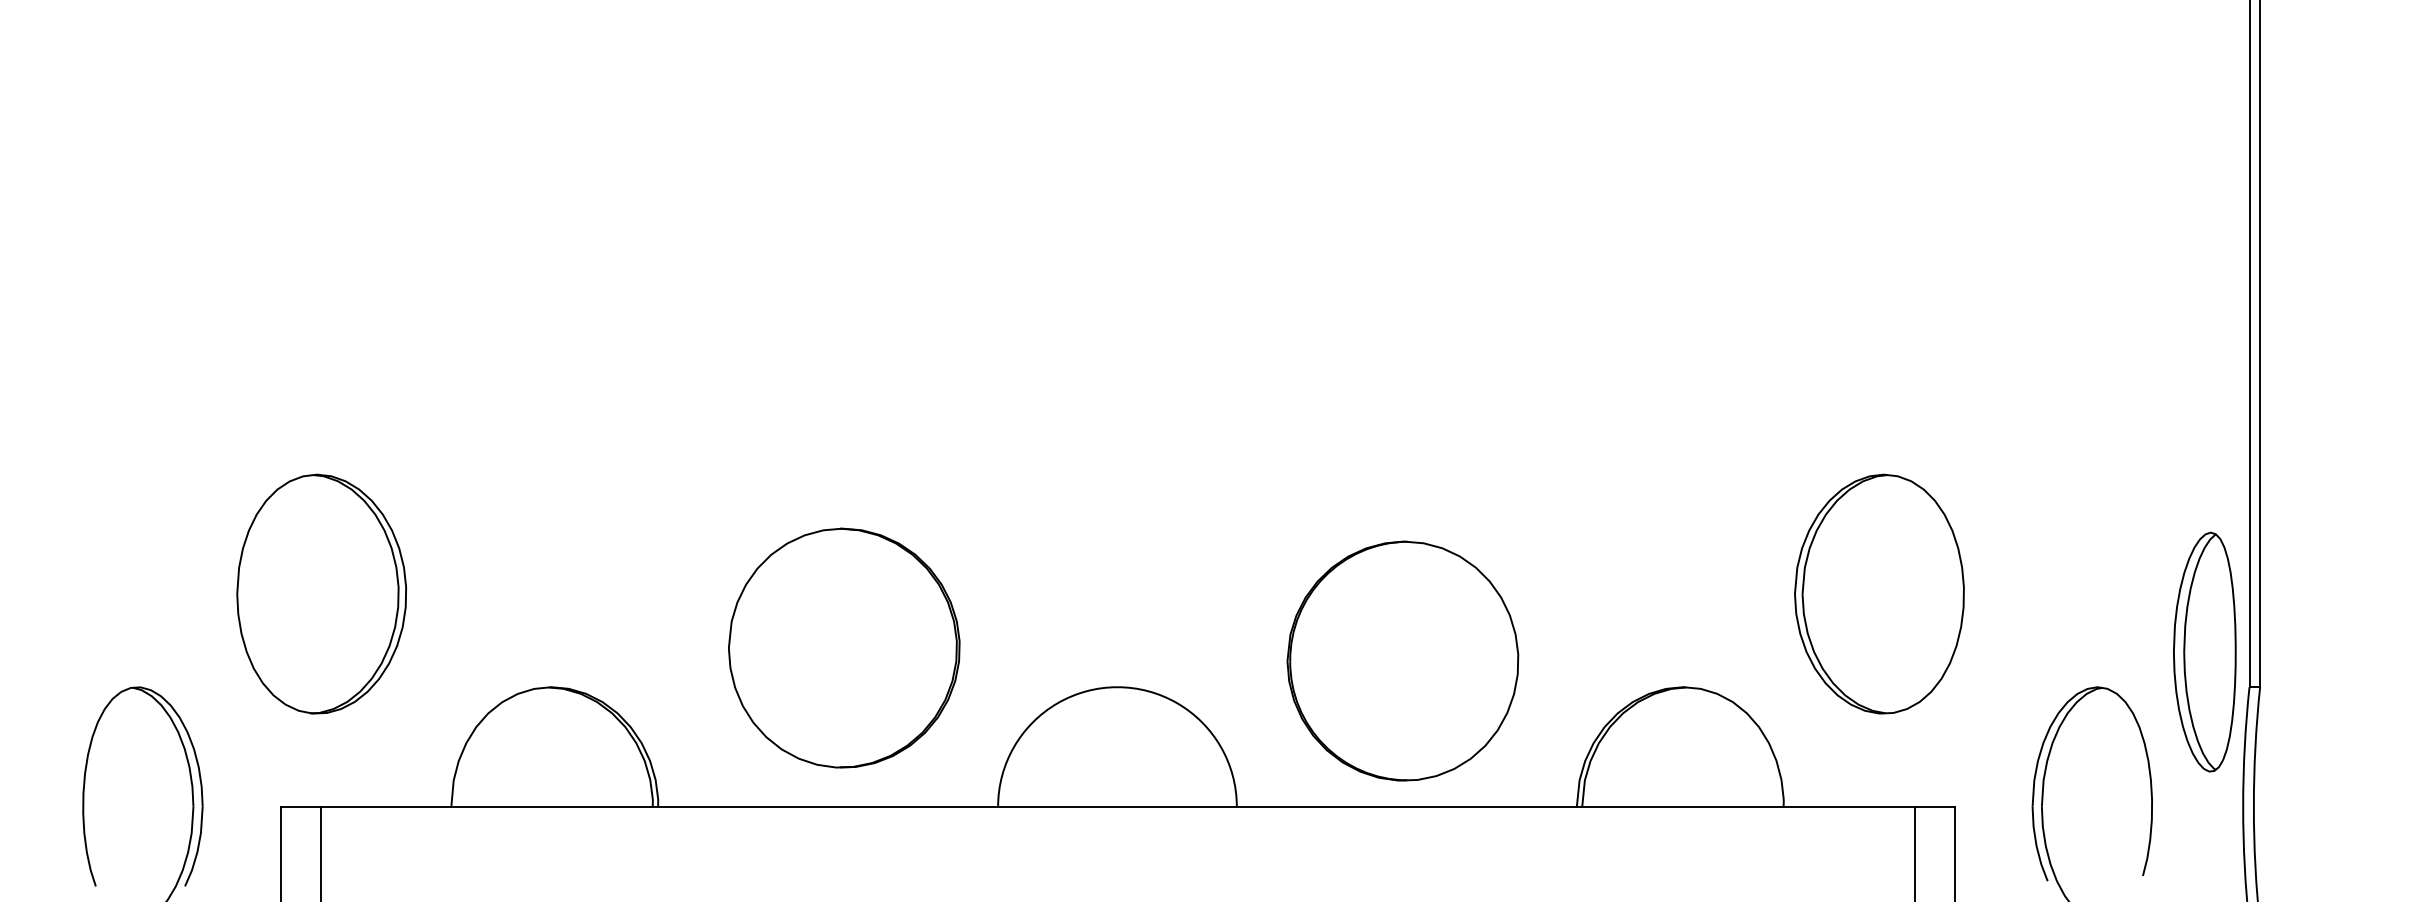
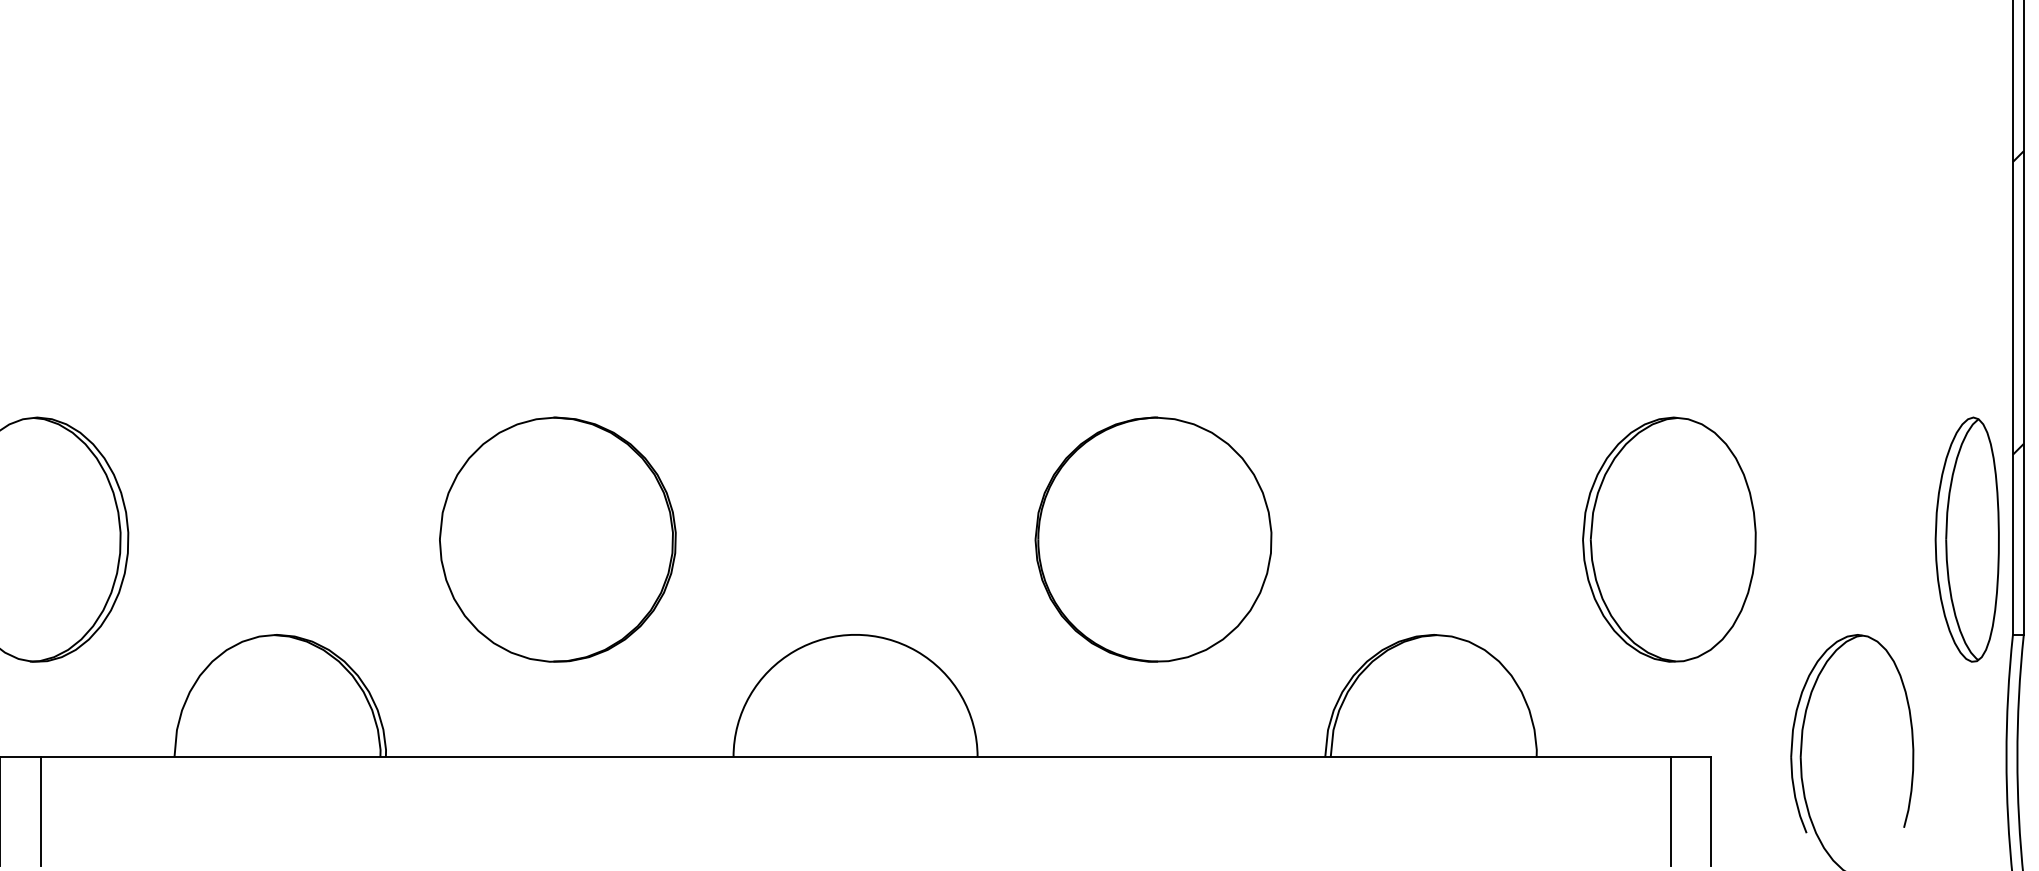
hatch: (2254, 362) -> (2018, 302), added
part: (1879, 593) -> (1669, 539), moved
part: (844, 647) -> (558, 539), moved
part: (2204, 651) -> (1966, 539), moved
part: (1402, 660) -> (1153, 539), moved

